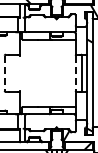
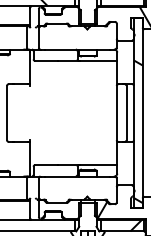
line: (4, 73) -> (6, 113), dashed -> solid
line: (75, 73) -> (116, 113), dashed -> solid

